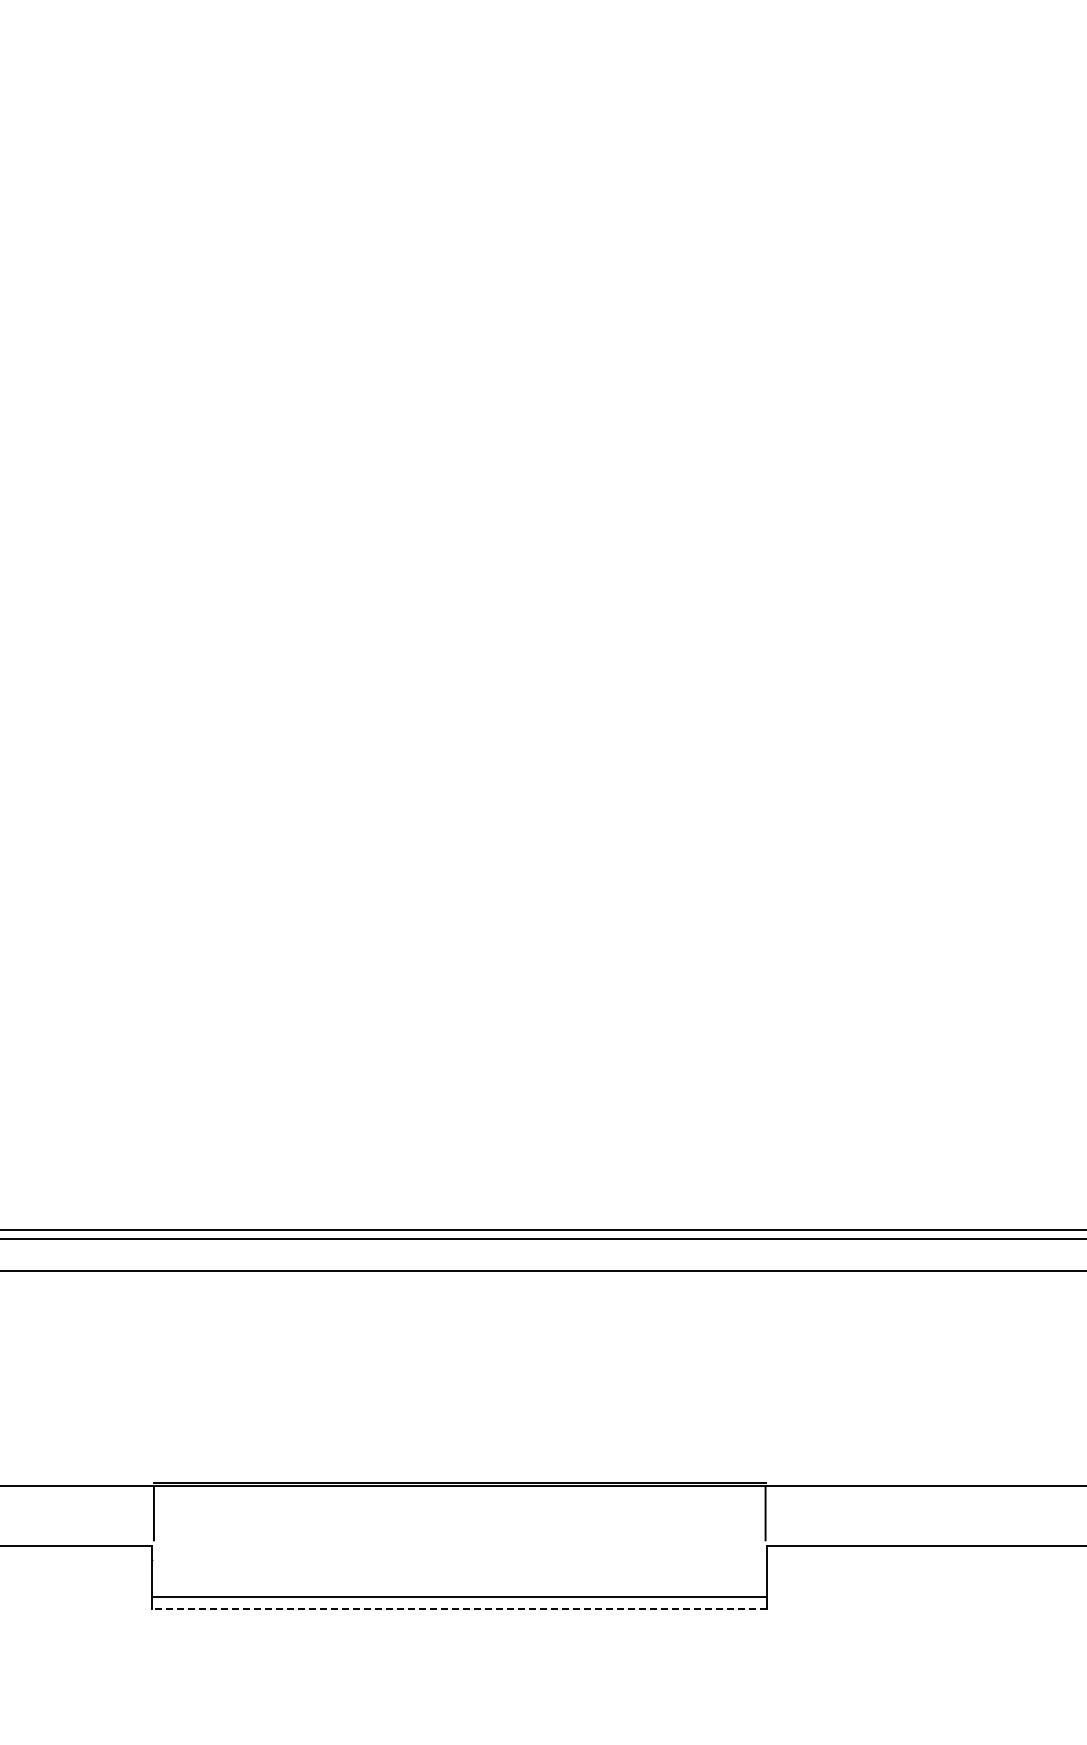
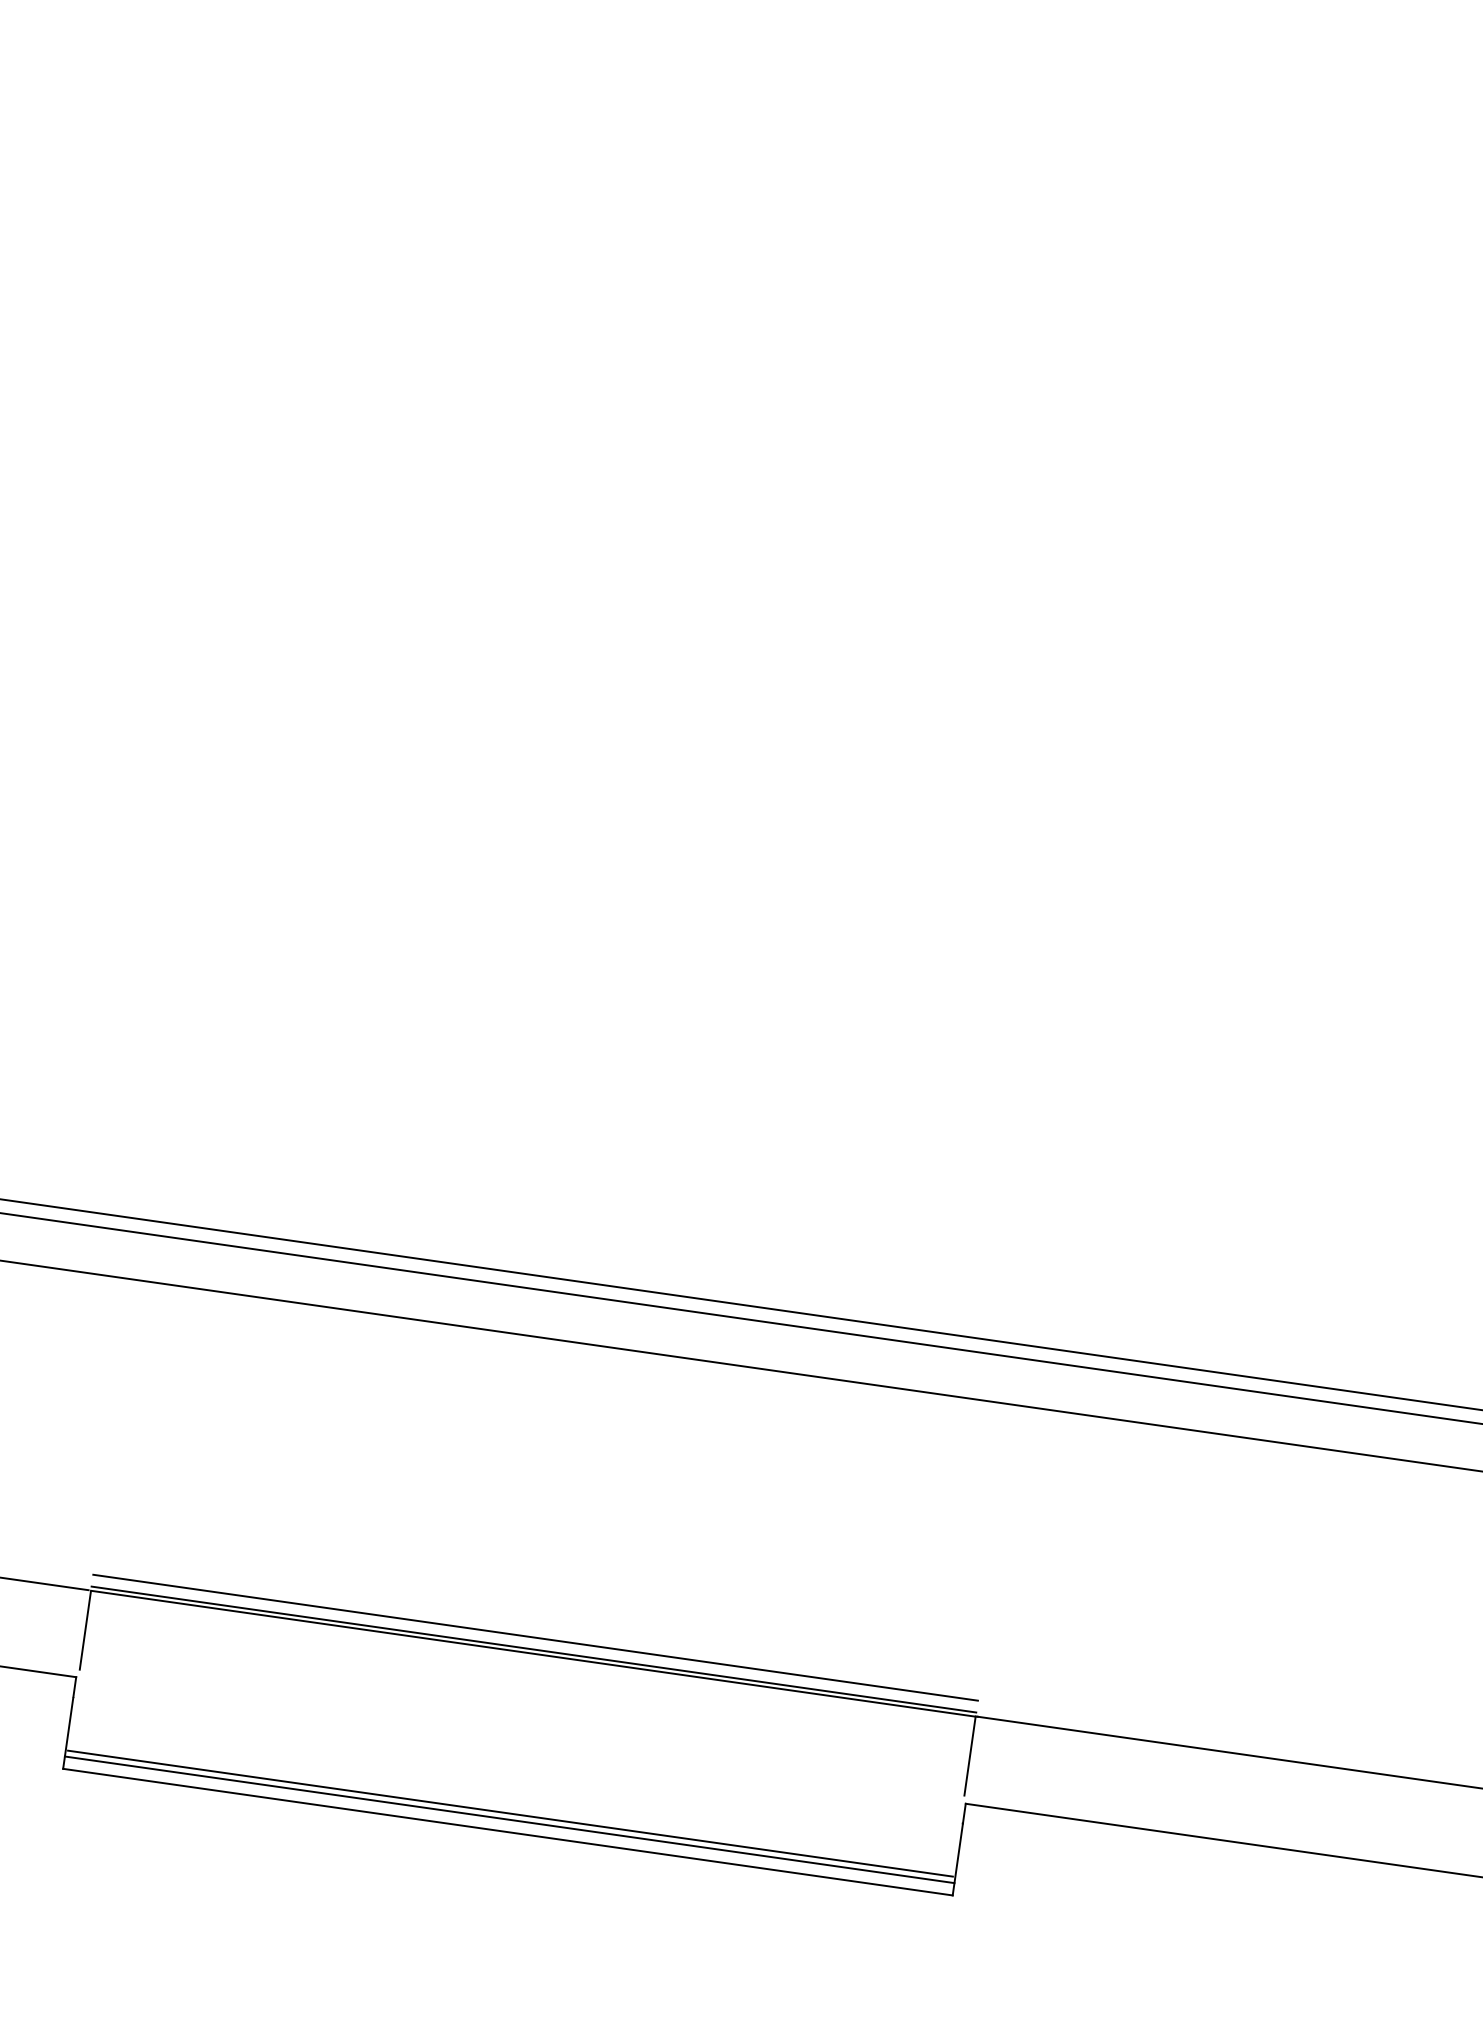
line: (459, 1474) -> (535, 1636), added
line: (459, 1600) -> (509, 1819), added
line: (459, 1609) -> (507, 1832), dashed -> solid

